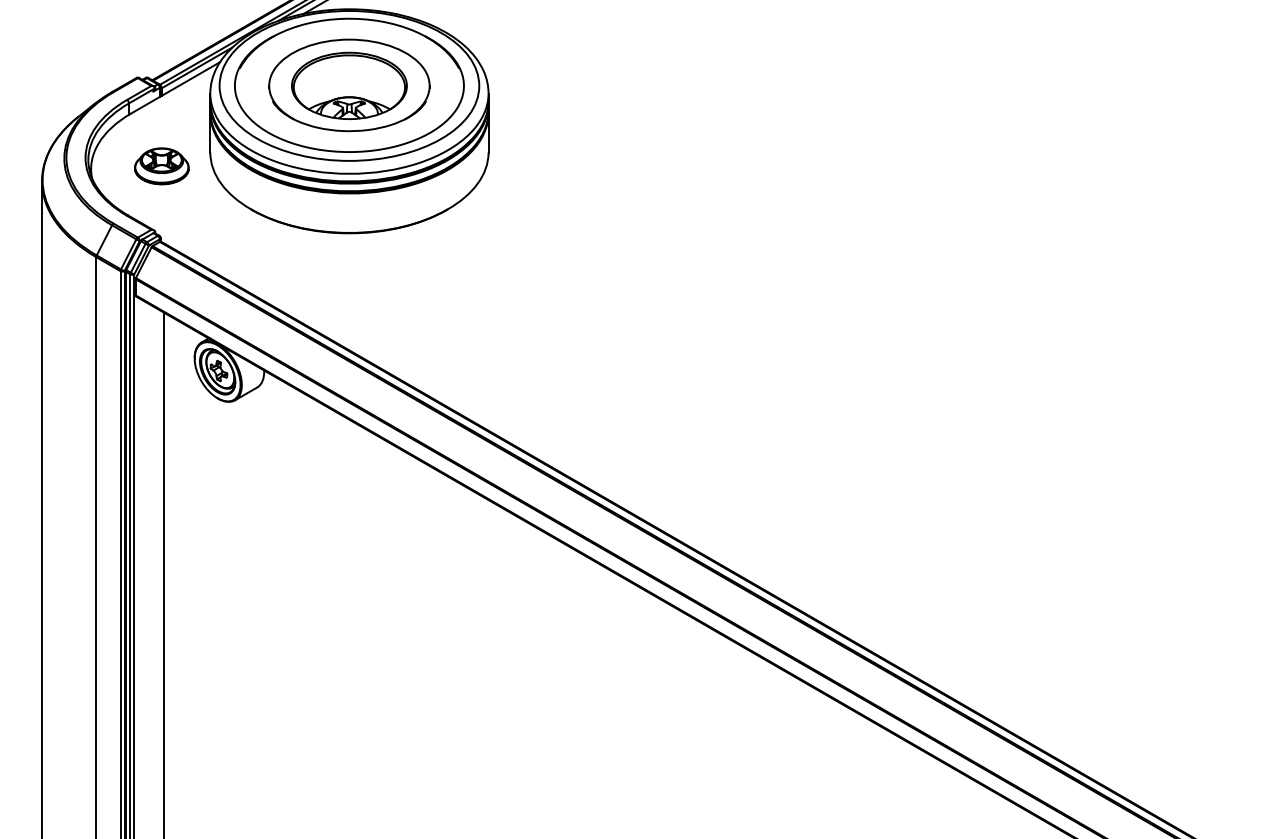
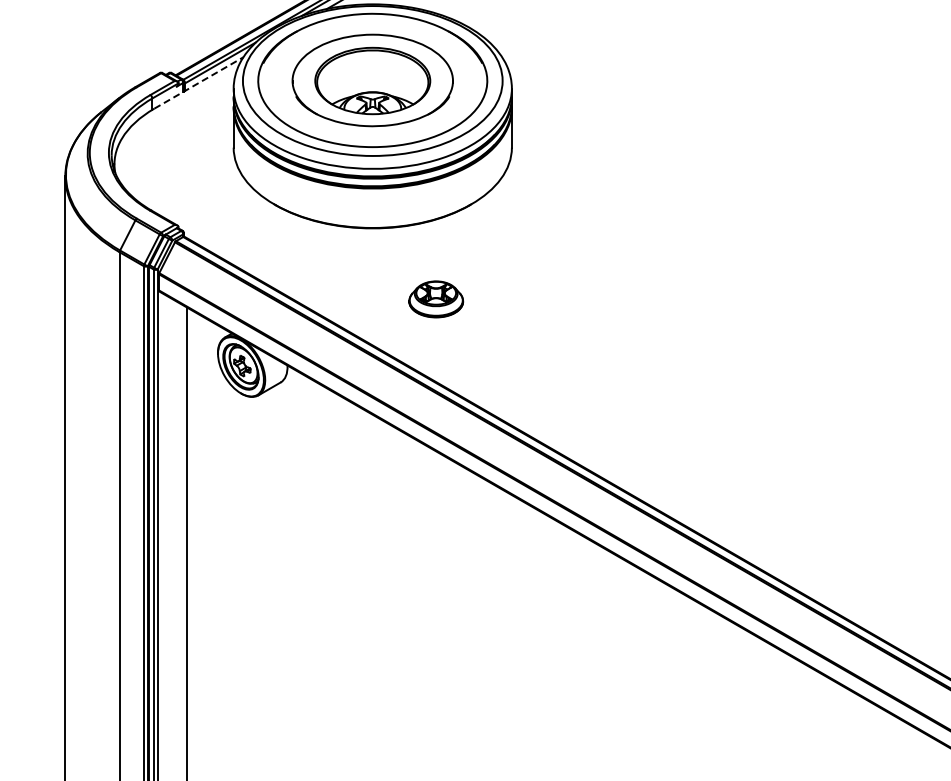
line: (175, 87) -> (198, 82), solid -> dashed
part: (161, 166) -> (435, 299), moved

